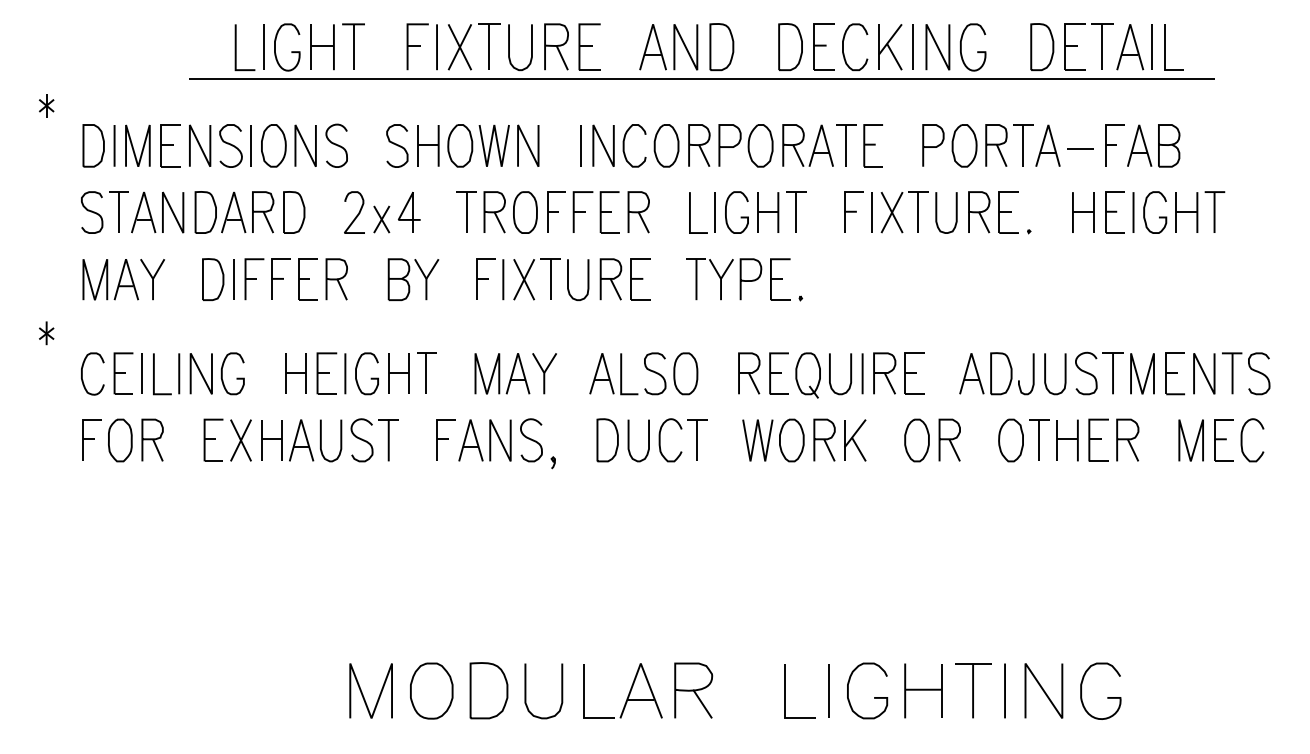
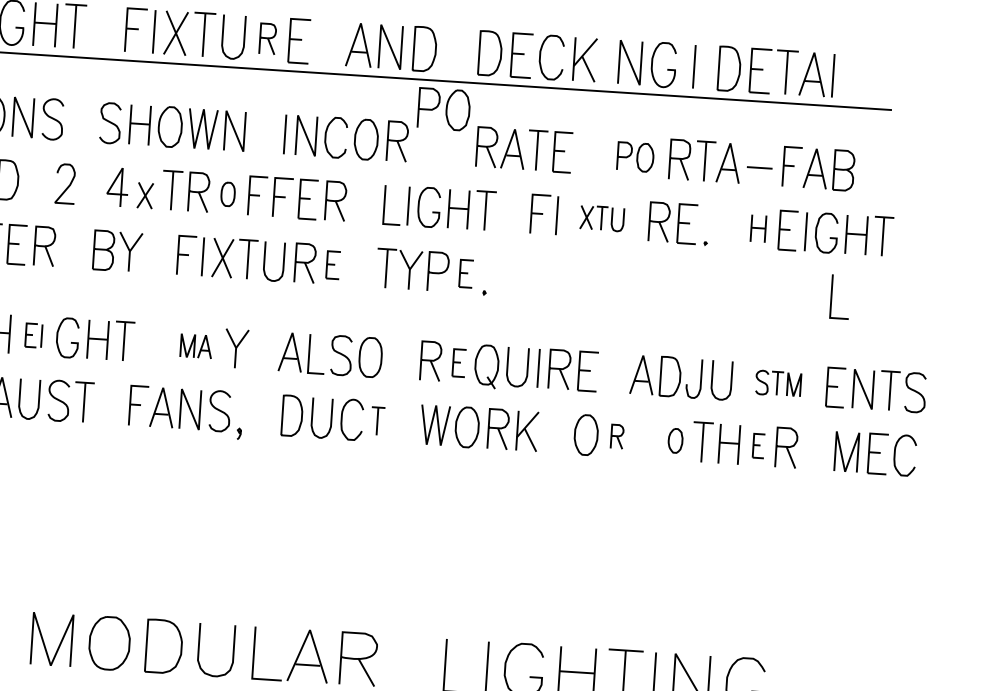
part: (556, 46) -> (267, 38), size x0.7
line: (912, 46) -> (693, 66), moved
line: (1165, 47) -> (832, 296), moved
part: (745, 145) -> (443, 109), moved
part: (949, 145) -> (635, 156), size x0.7
part: (525, 212) -> (228, 194), size x0.6
part: (918, 212) -> (601, 218), size x0.6
part: (1083, 212) -> (758, 228), size x0.7
part: (381, 219) -> (145, 195), moved
part: (640, 279) -> (333, 265), size x0.7
part: (780, 279) -> (466, 273), size x0.7
part: (331, 373) -> (33, 335), size x0.6
part: (502, 373) -> (196, 345), size x0.6
part: (778, 373) -> (458, 362), size x0.7
part: (1114, 373) -> (778, 383), size x0.6
part: (697, 439) -> (377, 420), size x0.7
part: (949, 439) -> (617, 436), size x0.6
part: (1098, 439) -> (758, 445), size x0.6
part: (1010, 440) -> (675, 440), size x0.6

